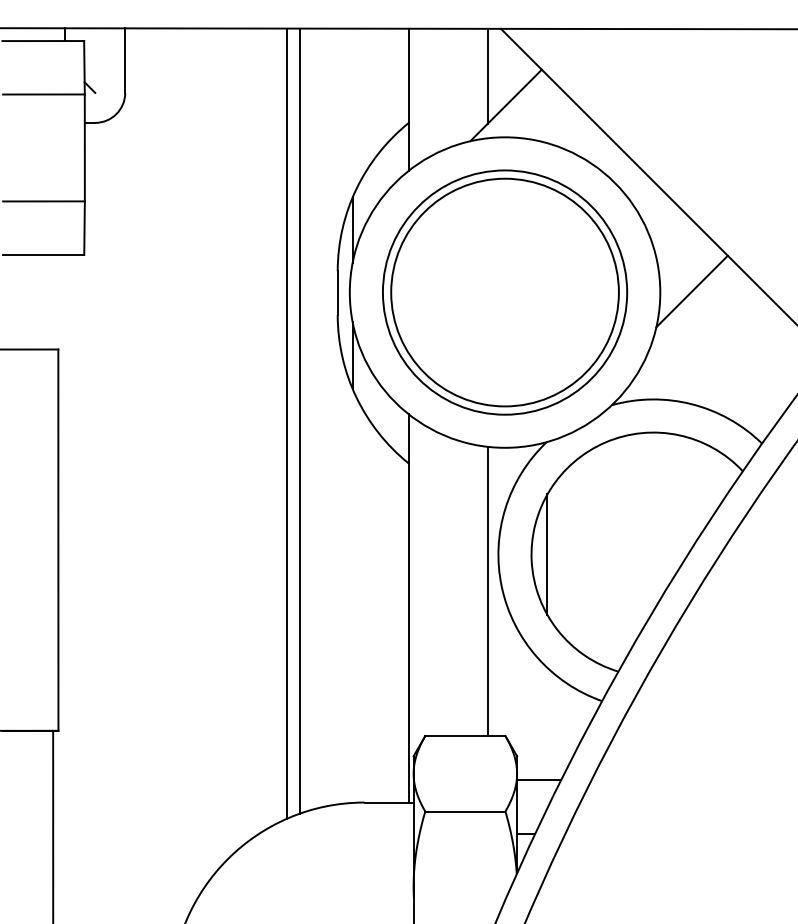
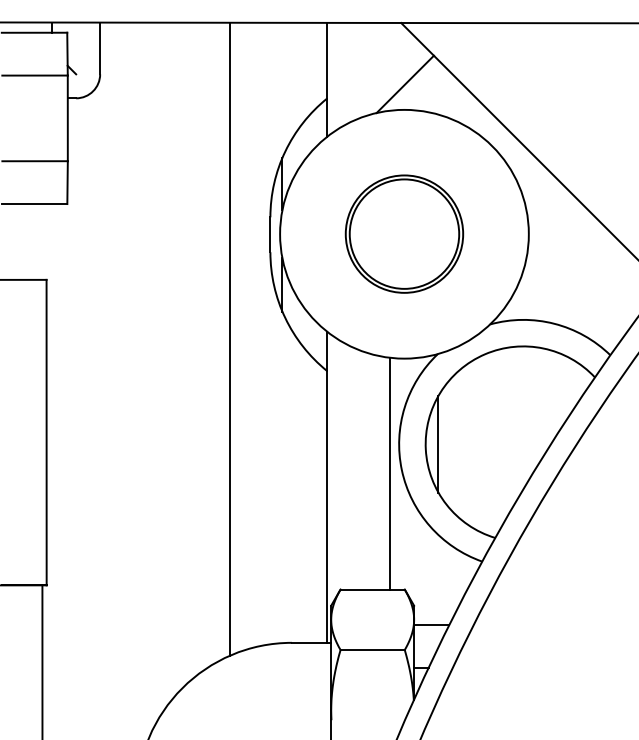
line: (487, 76) -> (390, 61), removed
part: (505, 291) -> (404, 233), size x0.6
line: (691, 291) -> (553, 233), removed
line: (299, 420) -> (239, 336), removed

